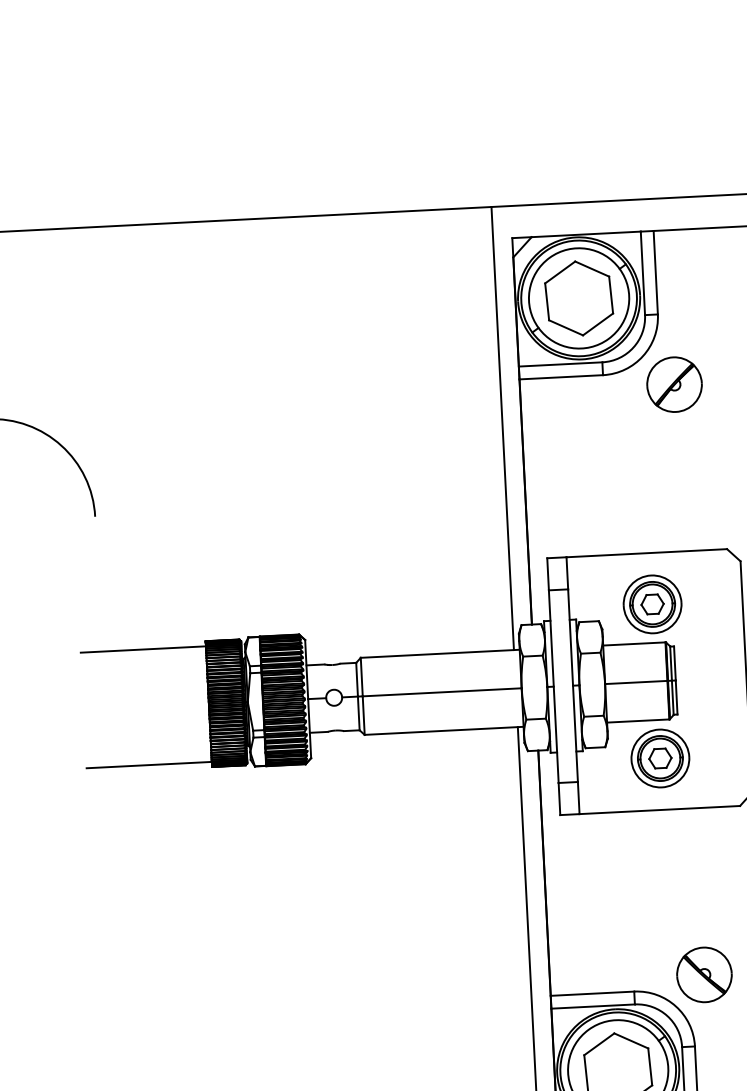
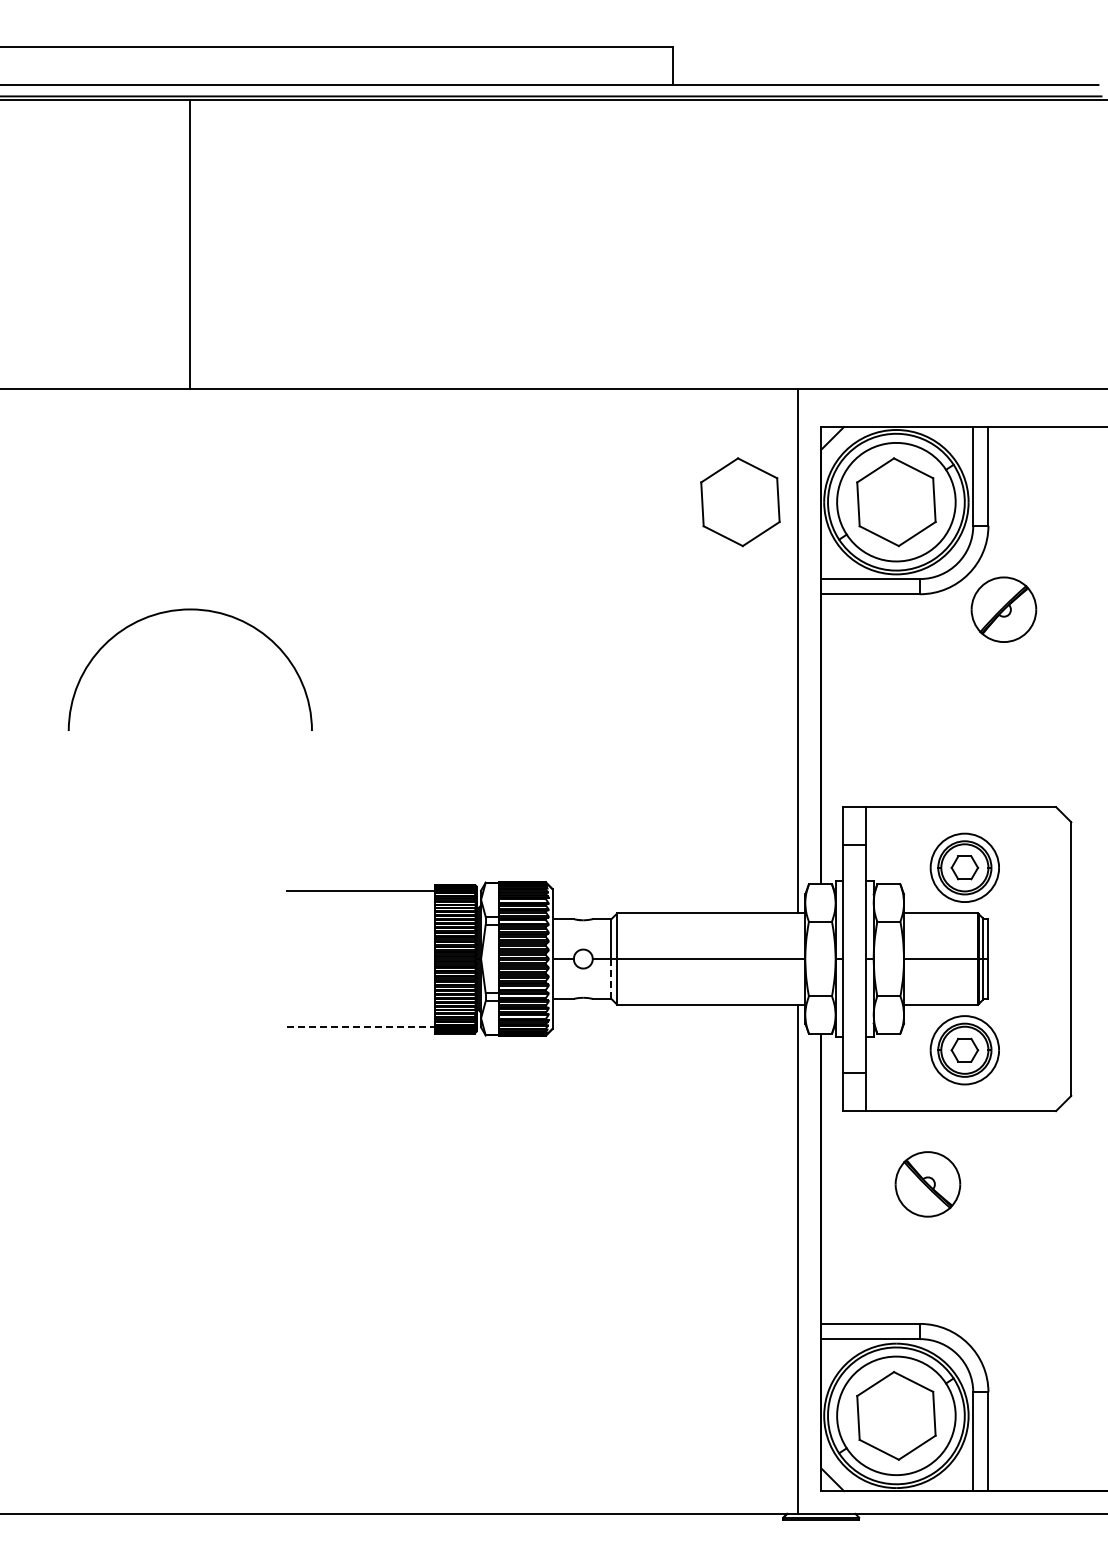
part: (447, 305) -> (740, 502), added
line: (358, 713) -> (611, 979), solid -> dashed
line: (149, 765) -> (361, 1027), solid -> dashed
part: (704, 975) -> (927, 1184), moved

